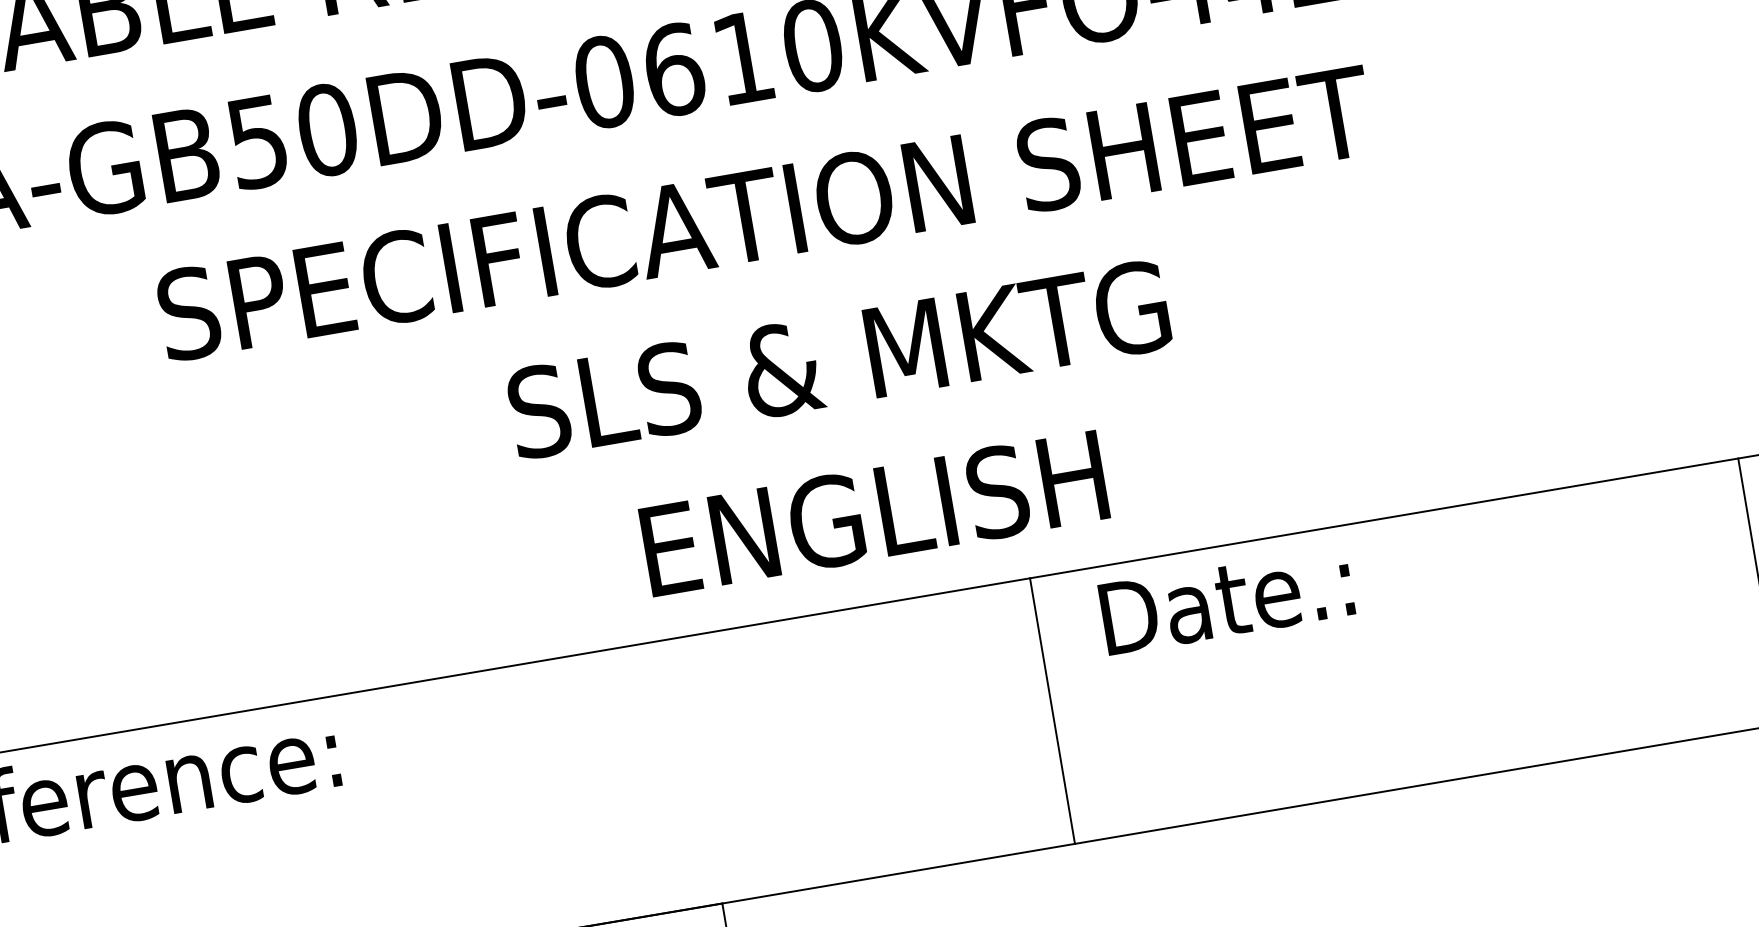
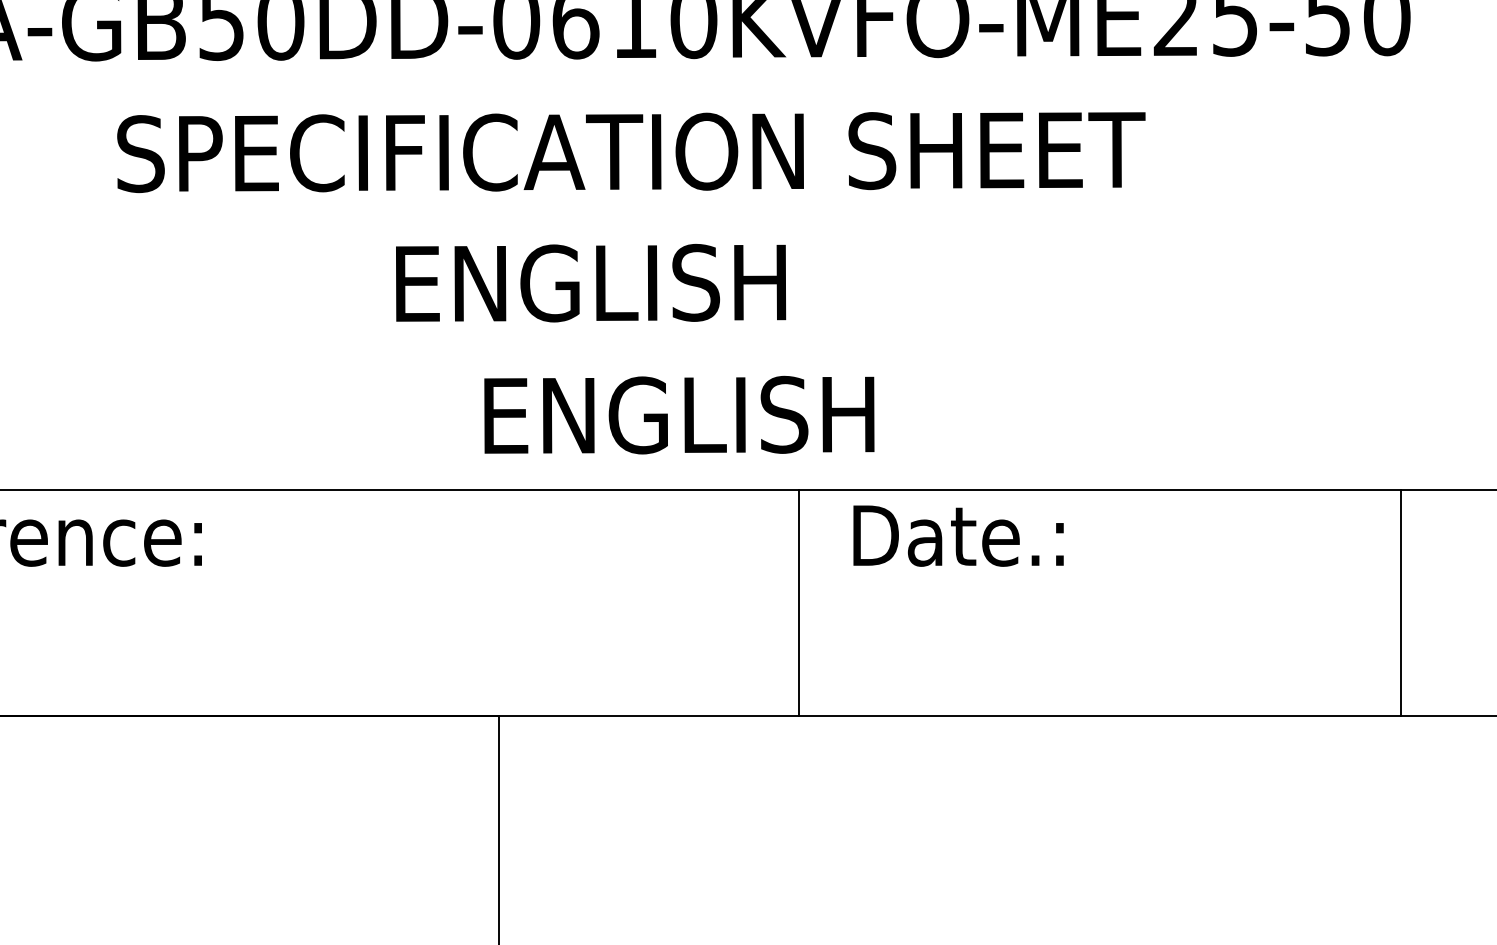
text: (838, 359) -> (671, 282), SLS & MKTG -> ENGLISH

